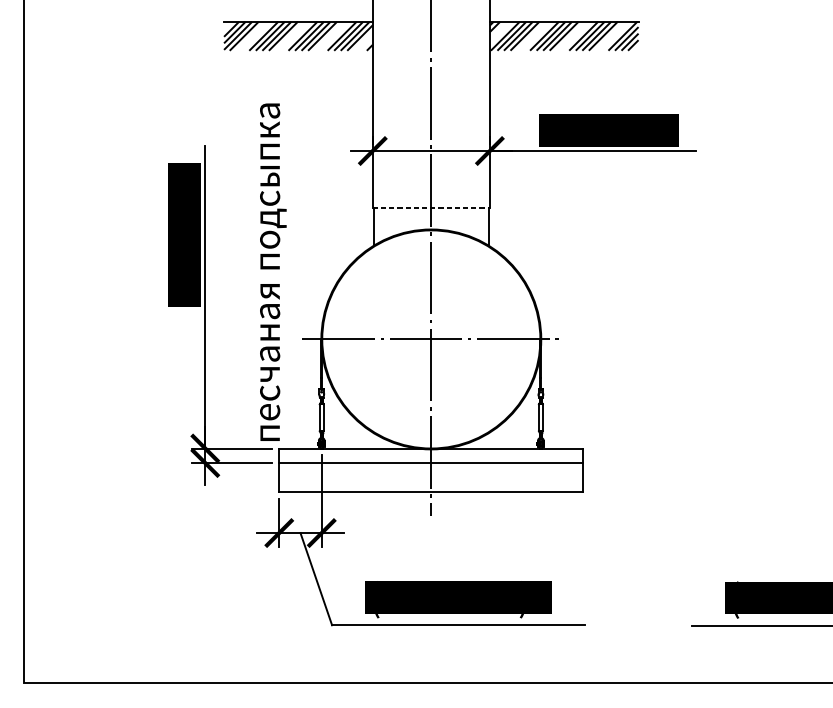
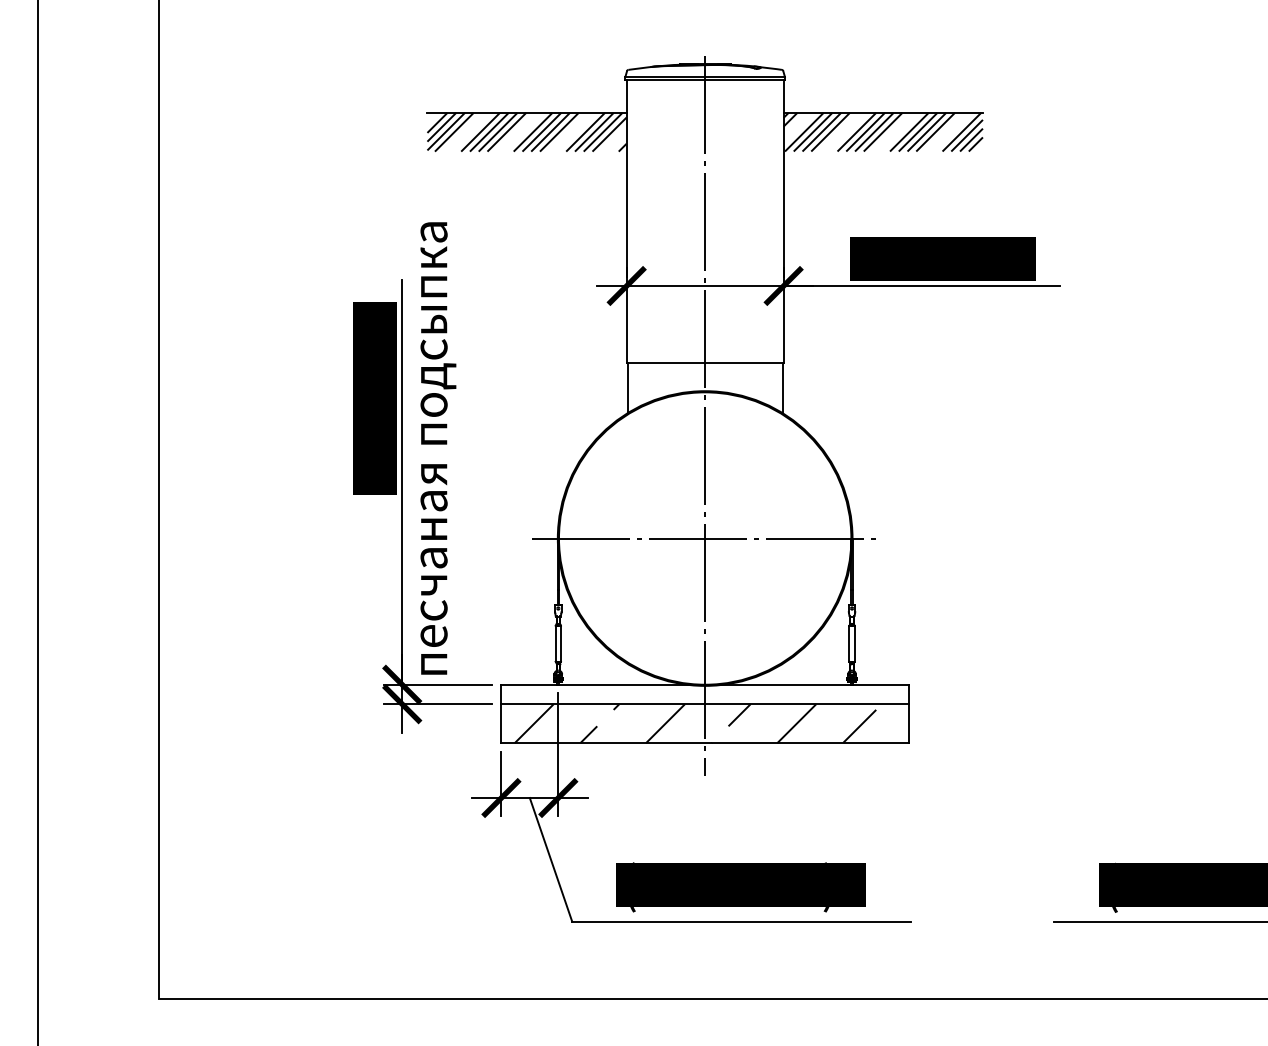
line: (431, 208) -> (705, 362), dashed -> solid
text: (273, 272) -> (438, 448), moved
hatch: (436, 477) -> (711, 723), added

